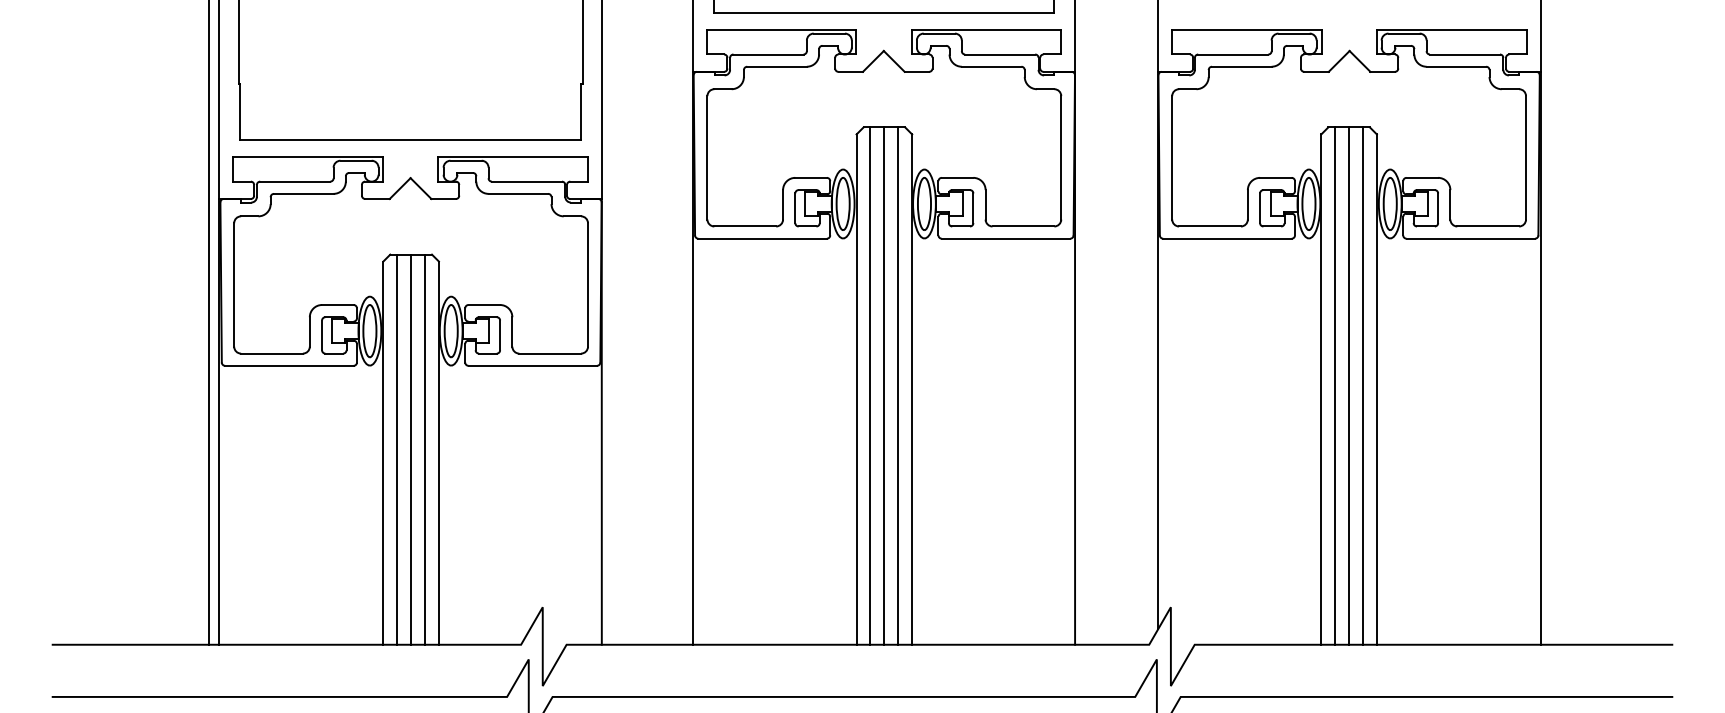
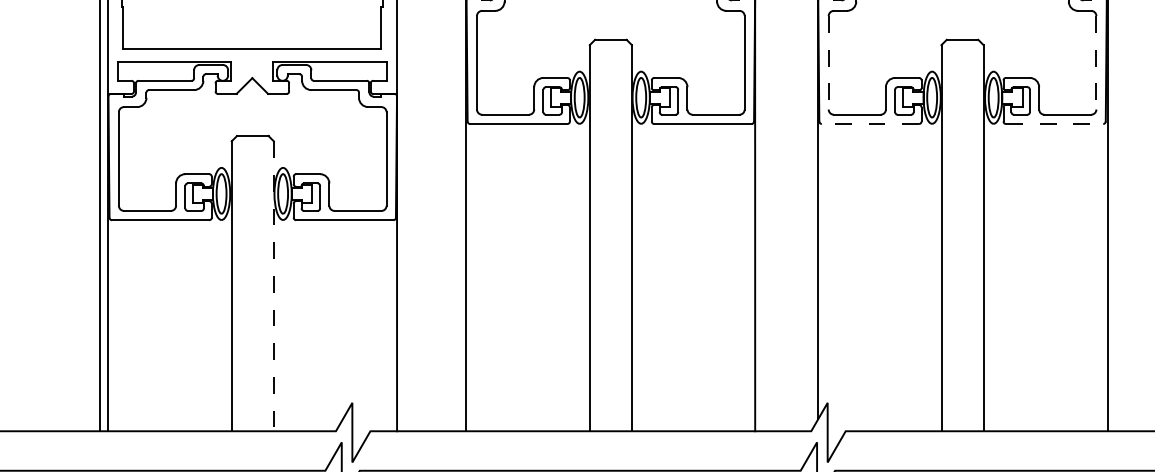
line: (1172, 157) -> (828, 62), solid -> dashed
line: (1526, 157) -> (1096, 62), solid -> dashed
line: (1226, 238) -> (869, 123), solid -> dashed
line: (1471, 238) -> (1055, 123), solid -> dashed
line: (870, 385) -> (600, 235), removed
line: (884, 385) -> (610, 235), removed
line: (898, 385) -> (621, 235), removed
line: (1335, 385) -> (952, 235), removed
line: (1349, 385) -> (962, 235), removed
line: (1363, 385) -> (973, 235), removed
line: (397, 449) -> (242, 283), removed
line: (411, 449) -> (253, 283), removed
line: (425, 449) -> (263, 283), removed
line: (438, 453) -> (273, 286), solid -> dashed

